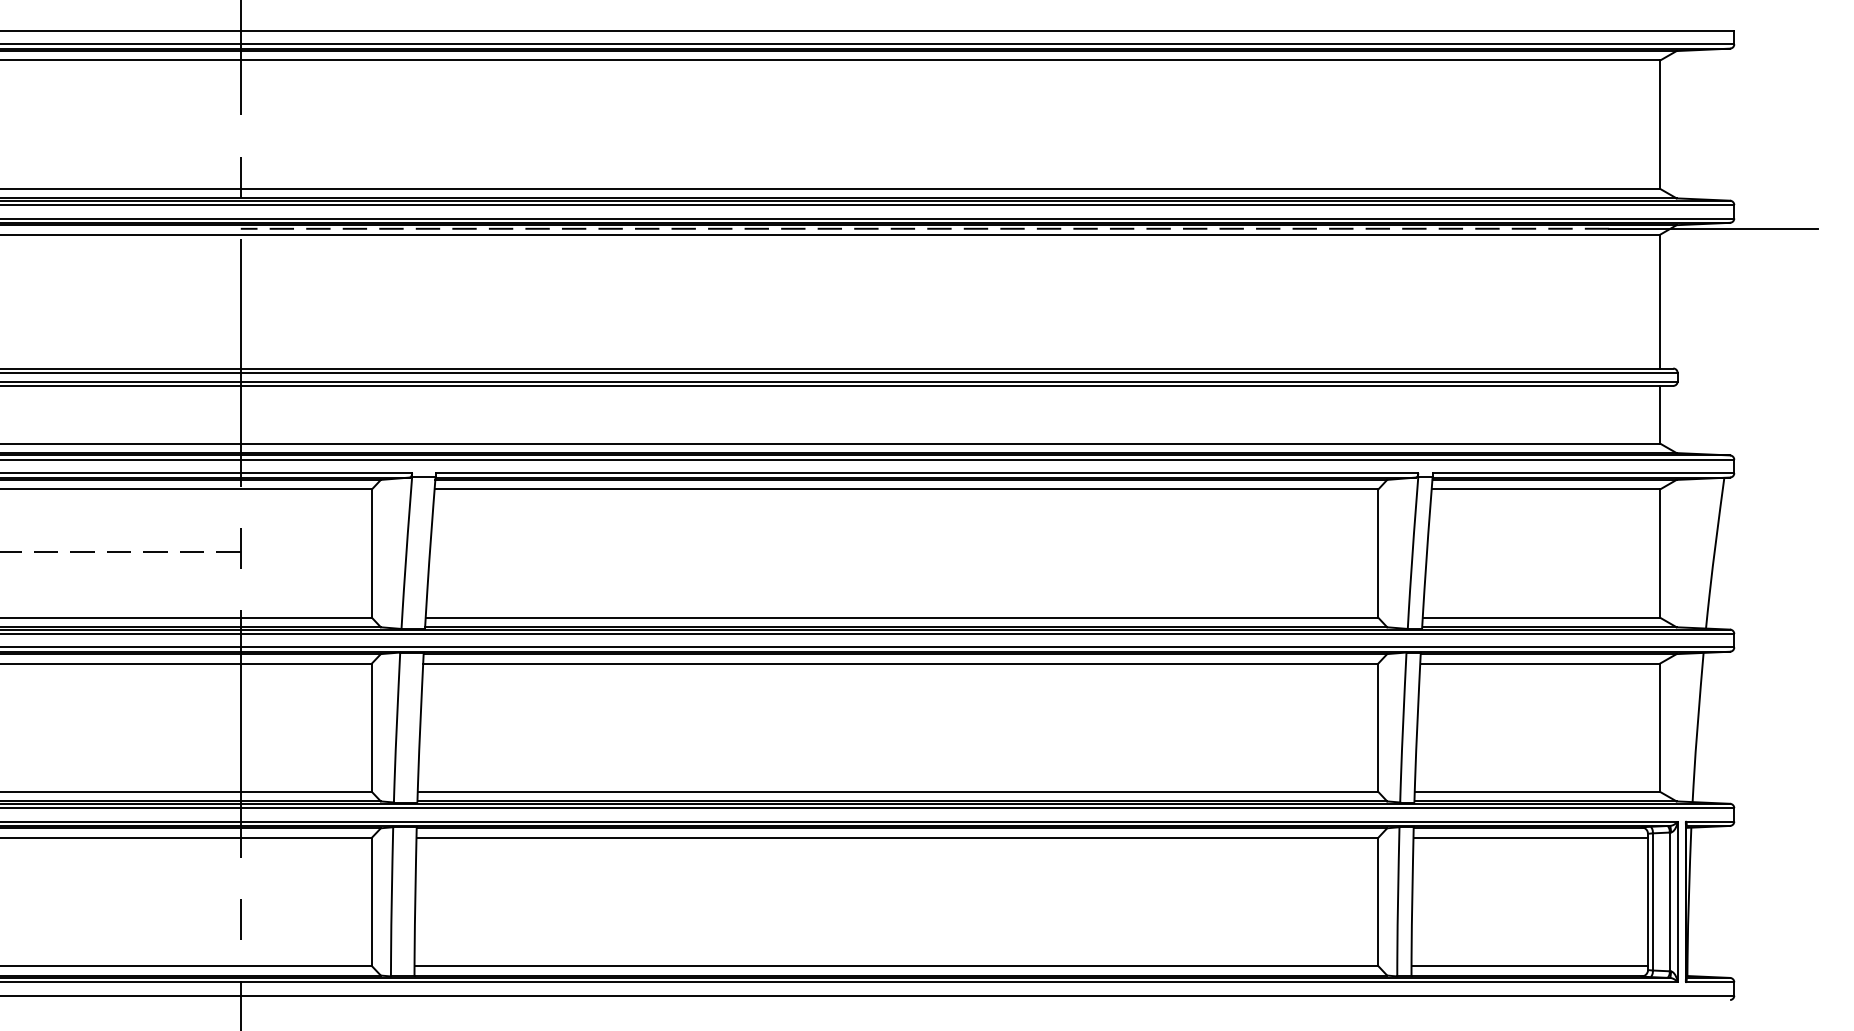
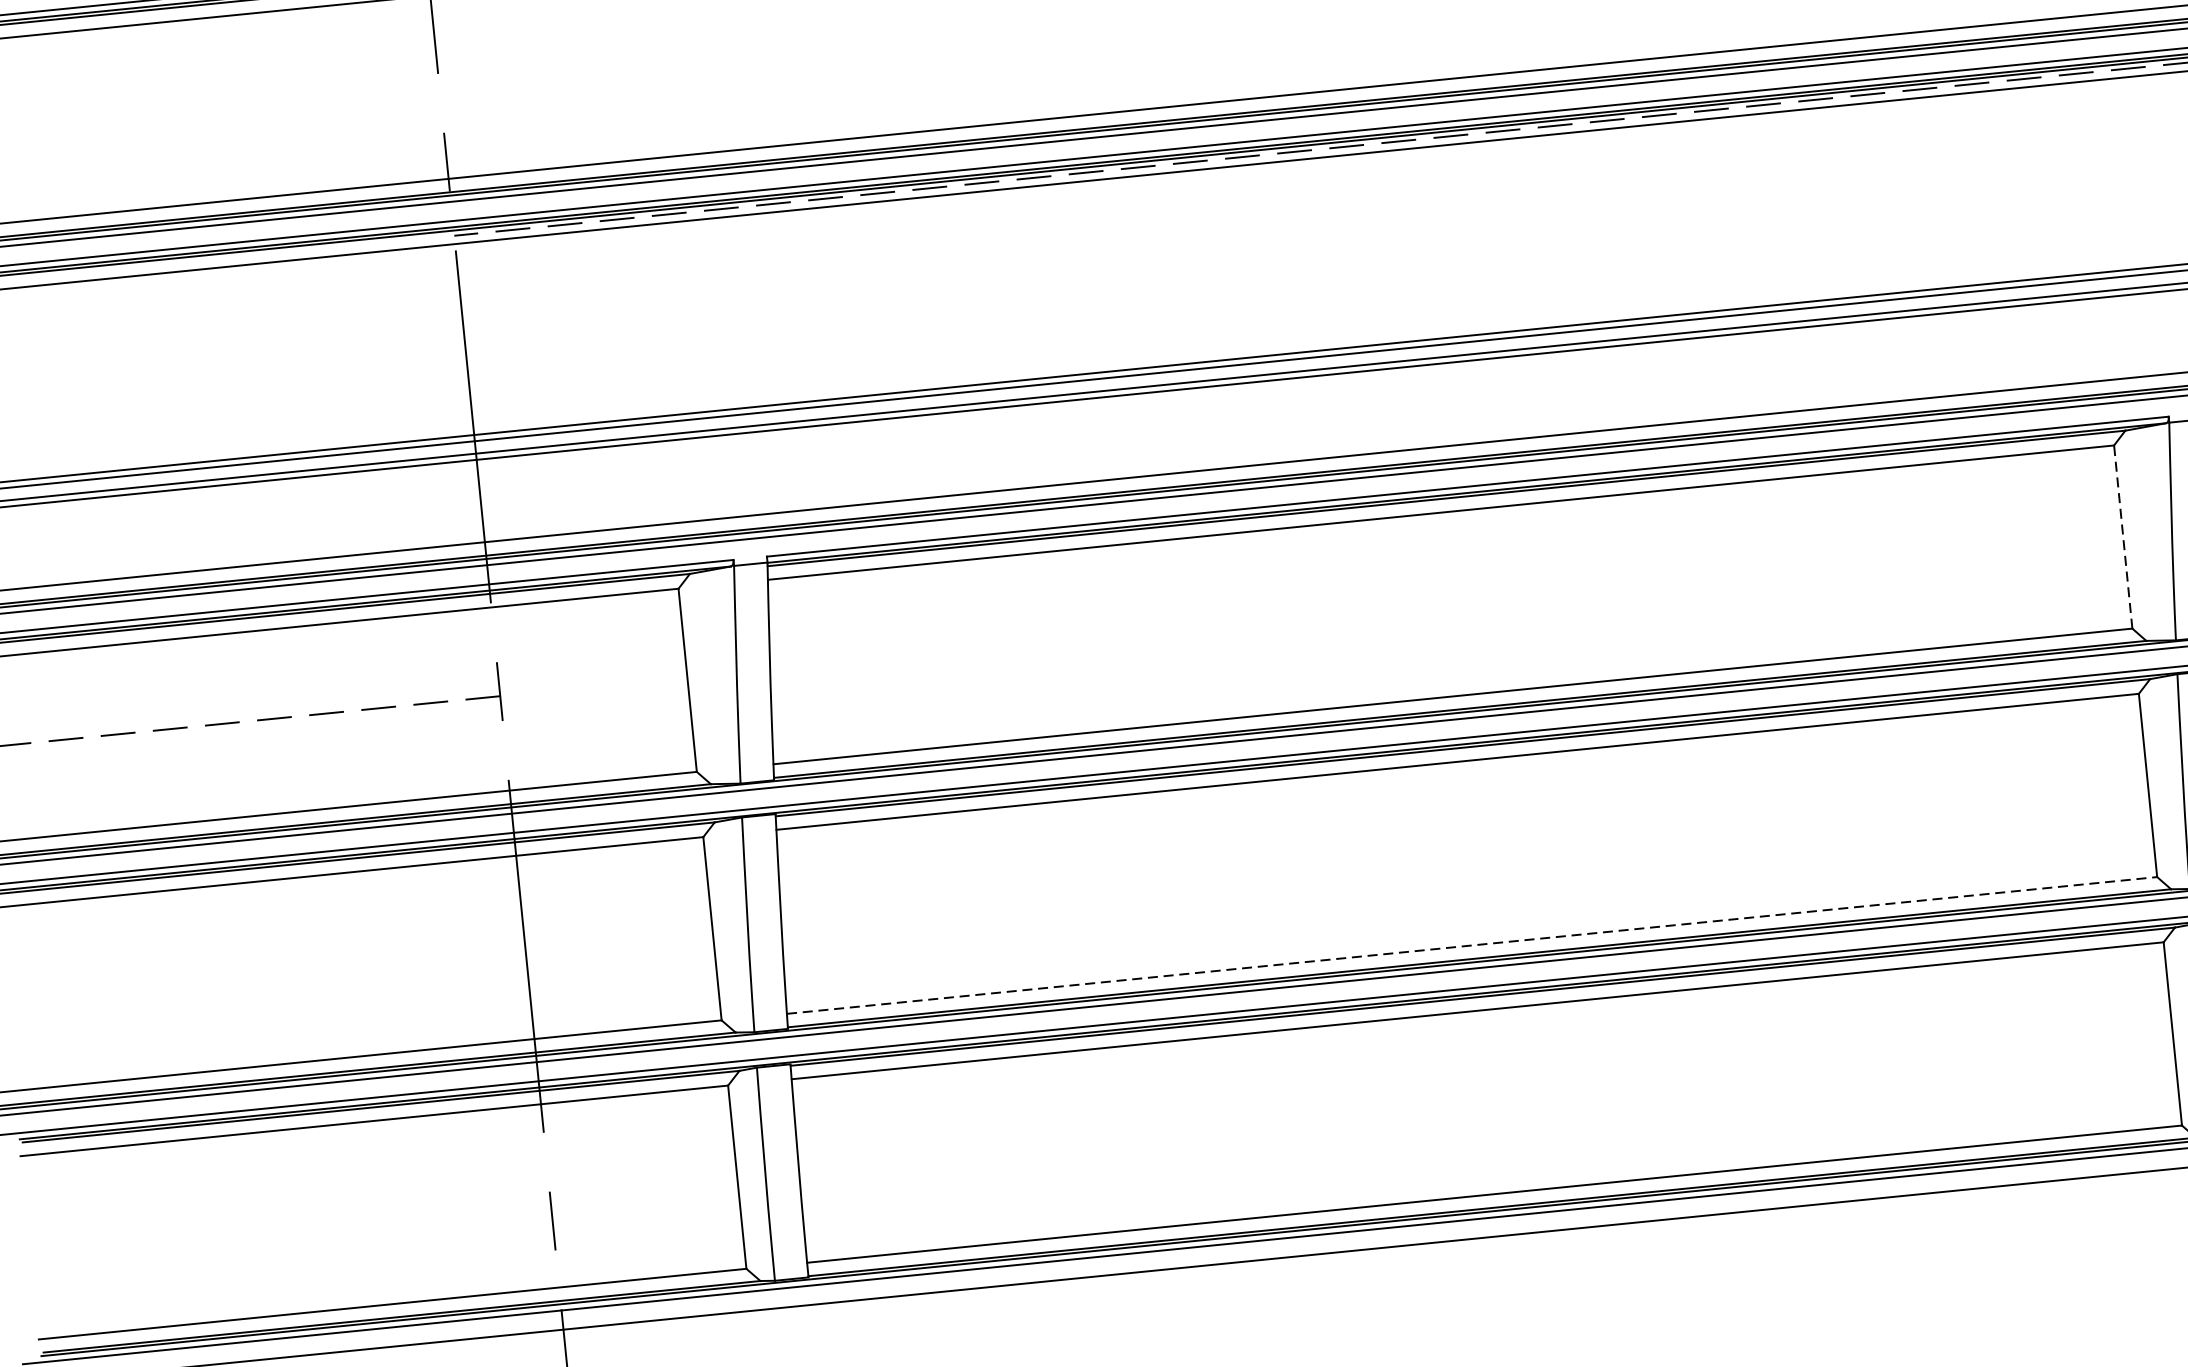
line: (1378, 553) -> (2123, 536), solid -> dashed
line: (898, 791) -> (1472, 944), solid -> dashed

